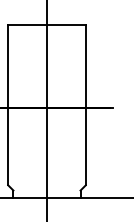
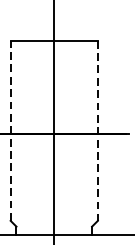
line: (8, 104) -> (10, 129), solid -> dashed
line: (85, 105) -> (97, 130), solid -> dashed

